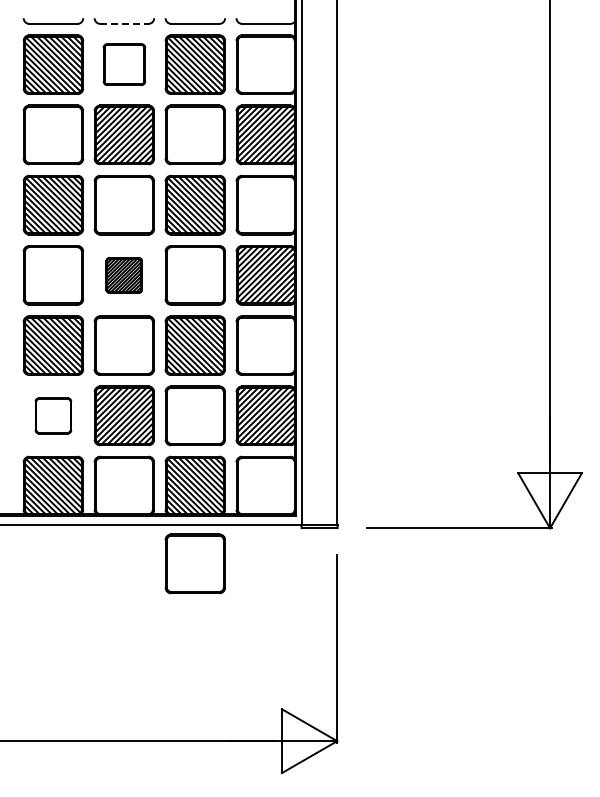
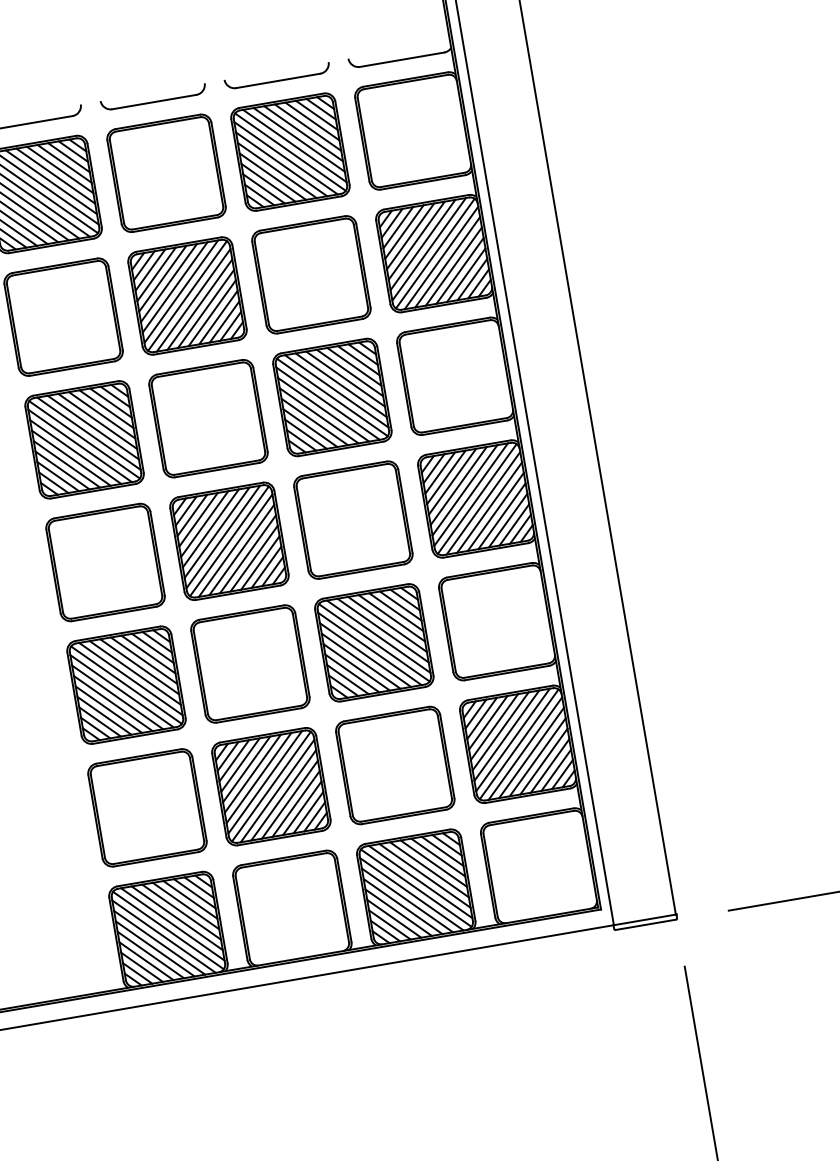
line: (124, 23) -> (154, 101), dashed -> solid
part: (124, 64) -> (166, 172), size x1.43
part: (123, 275) -> (227, 541), size x1.67
part: (53, 415) -> (147, 807), size x1.67
part: (194, 563) -> (437, 1023), removed

